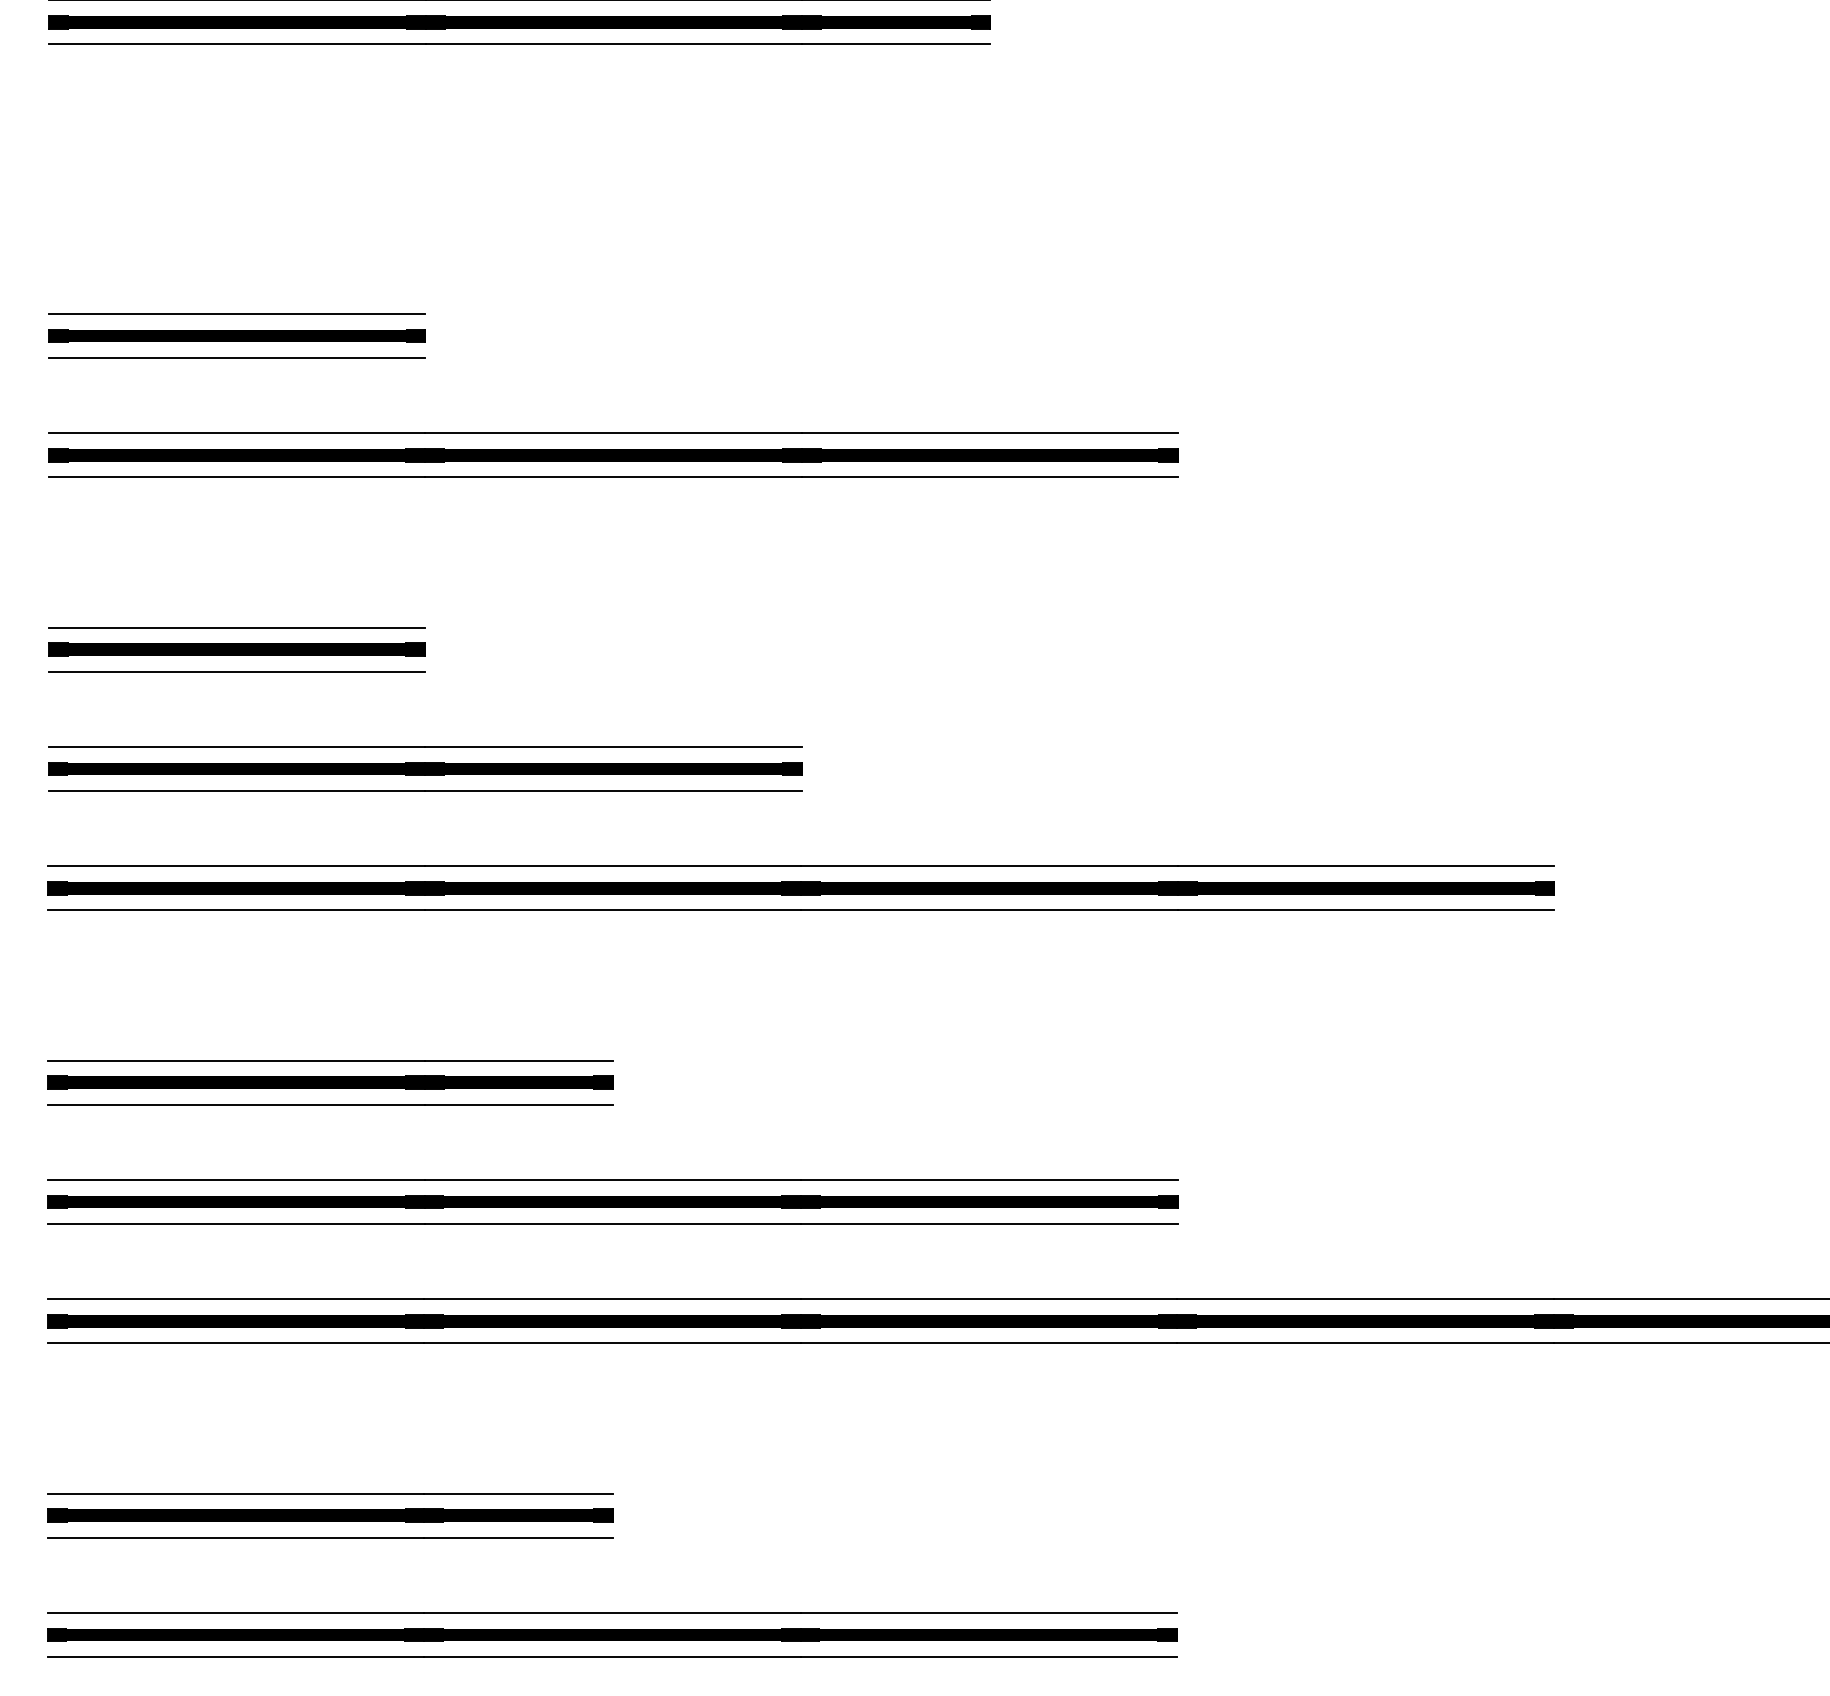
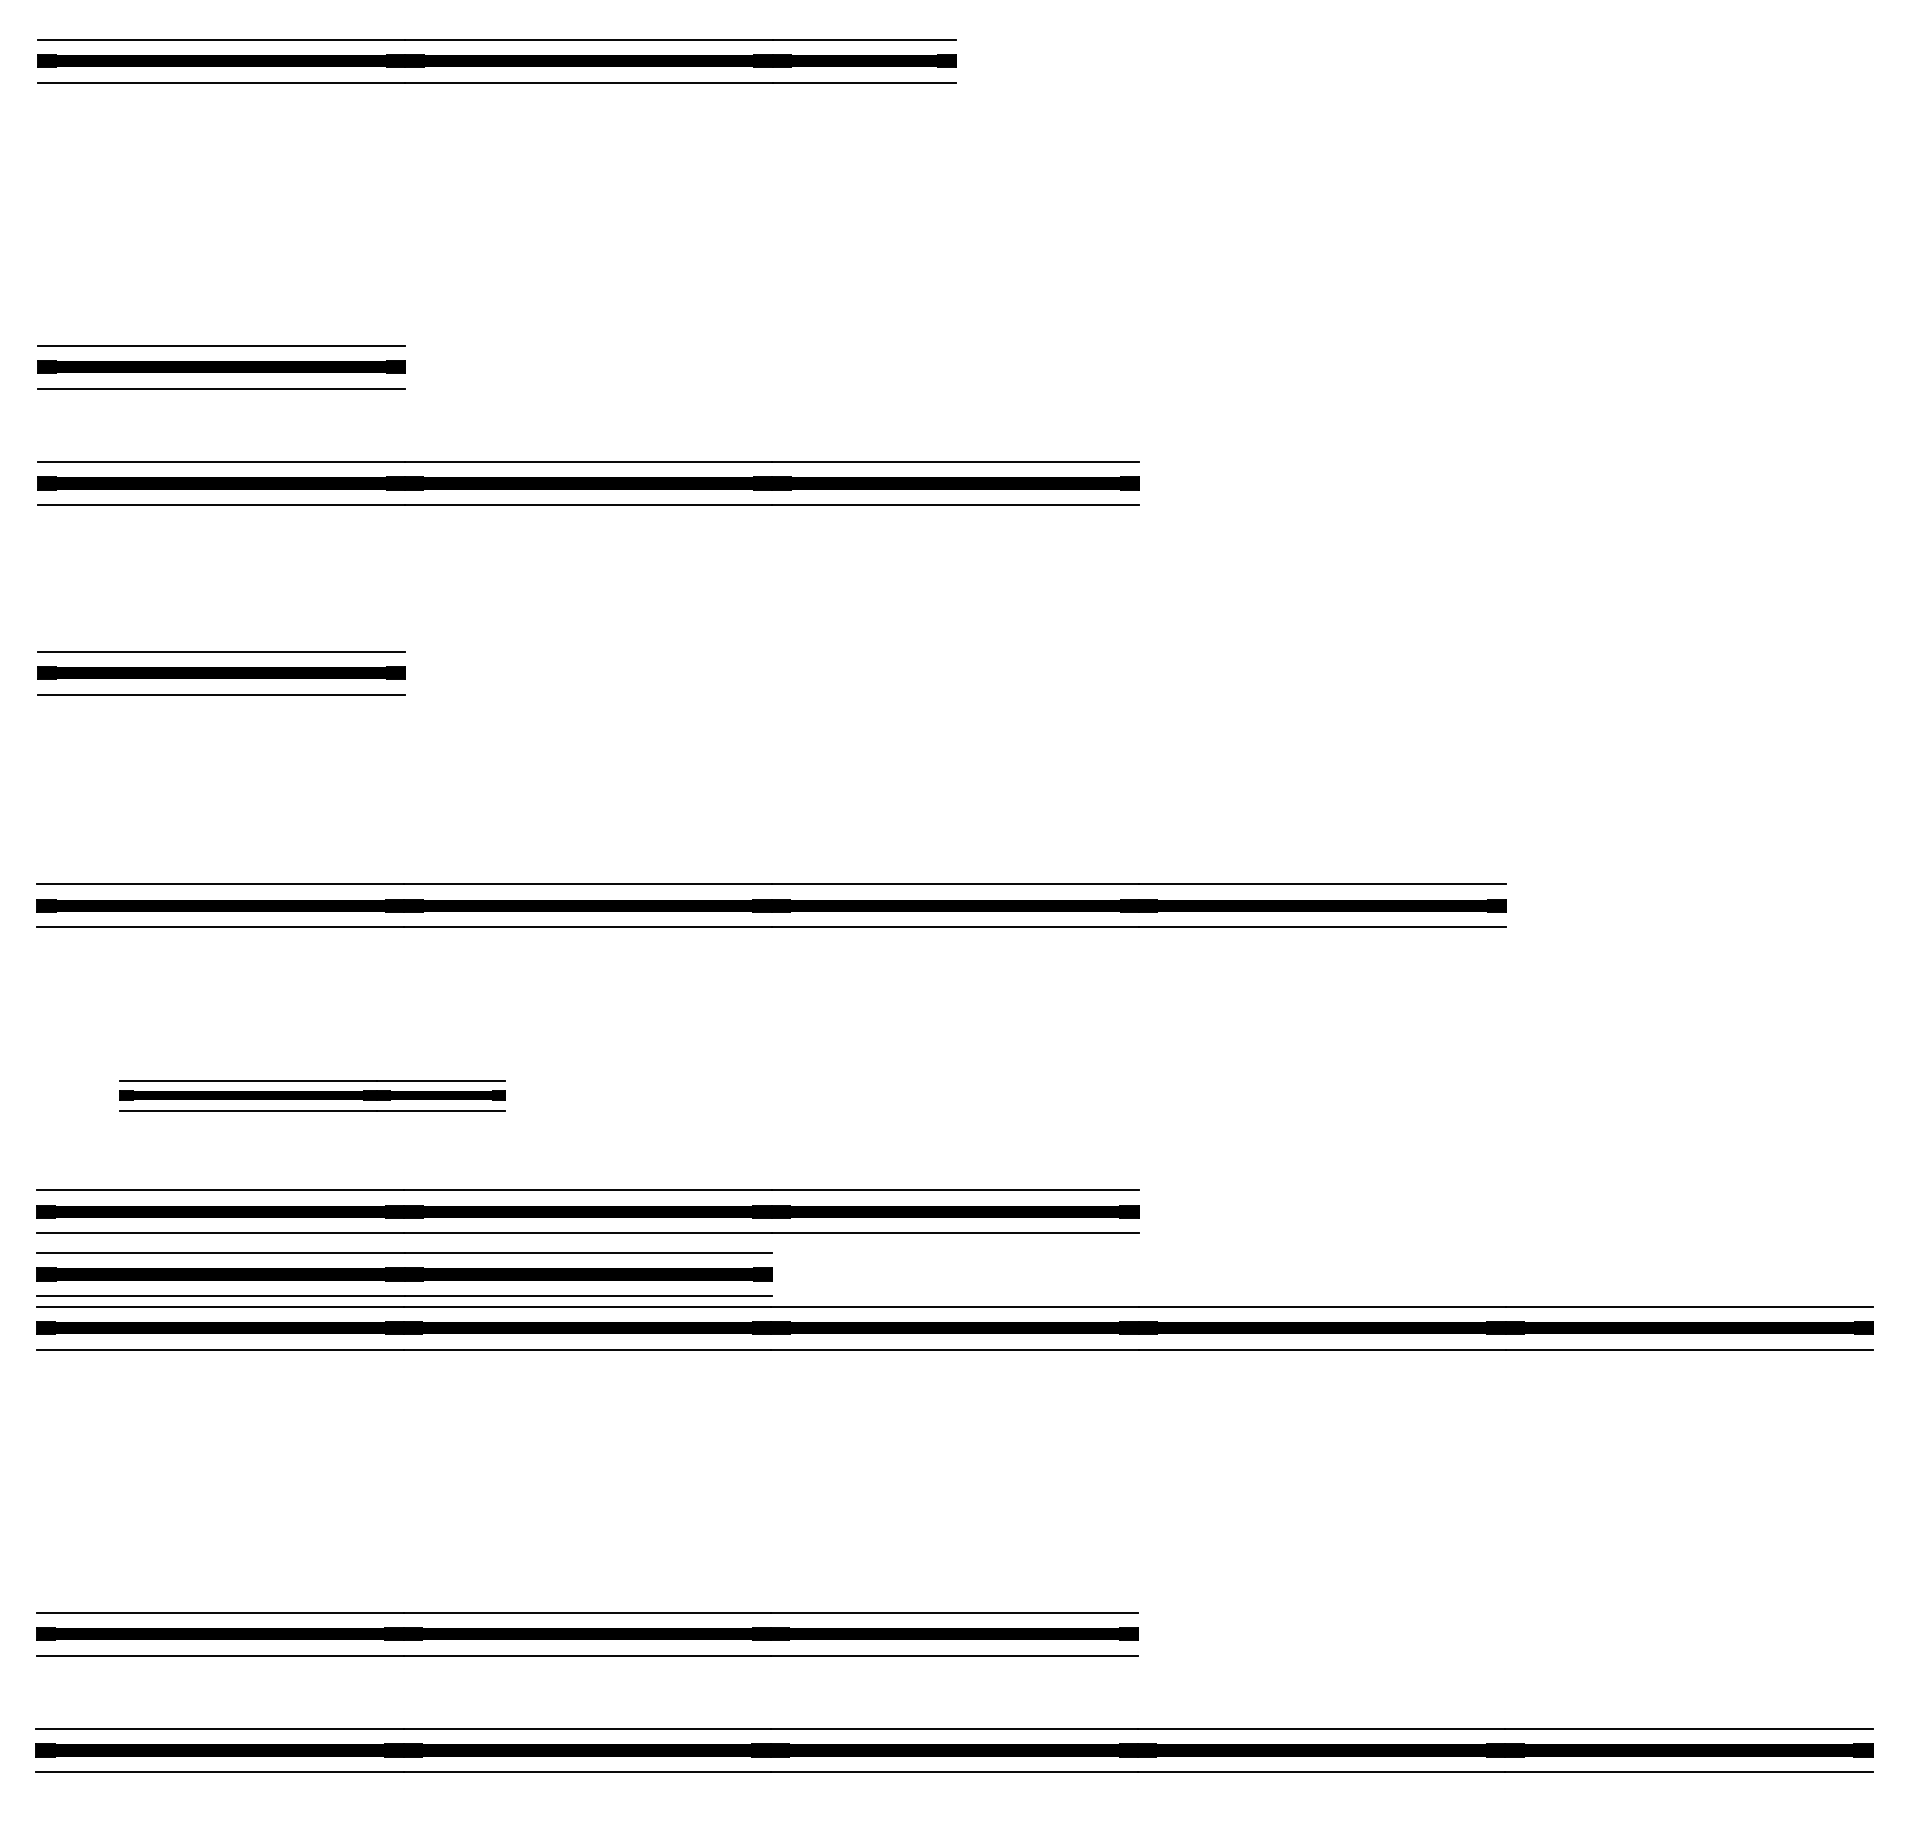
part: (424, 768) -> (404, 1274), moved
part: (330, 1082) -> (312, 1095), size x0.7
part: (330, 1515) -> (312, 1517), removed

